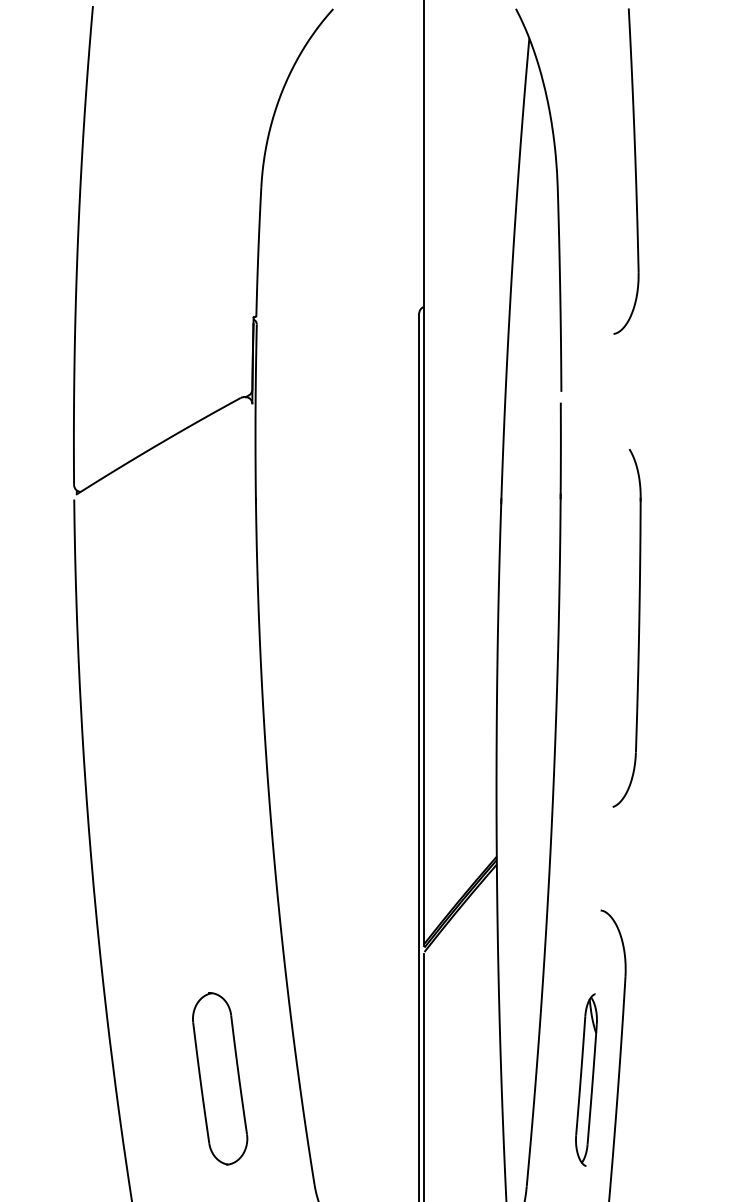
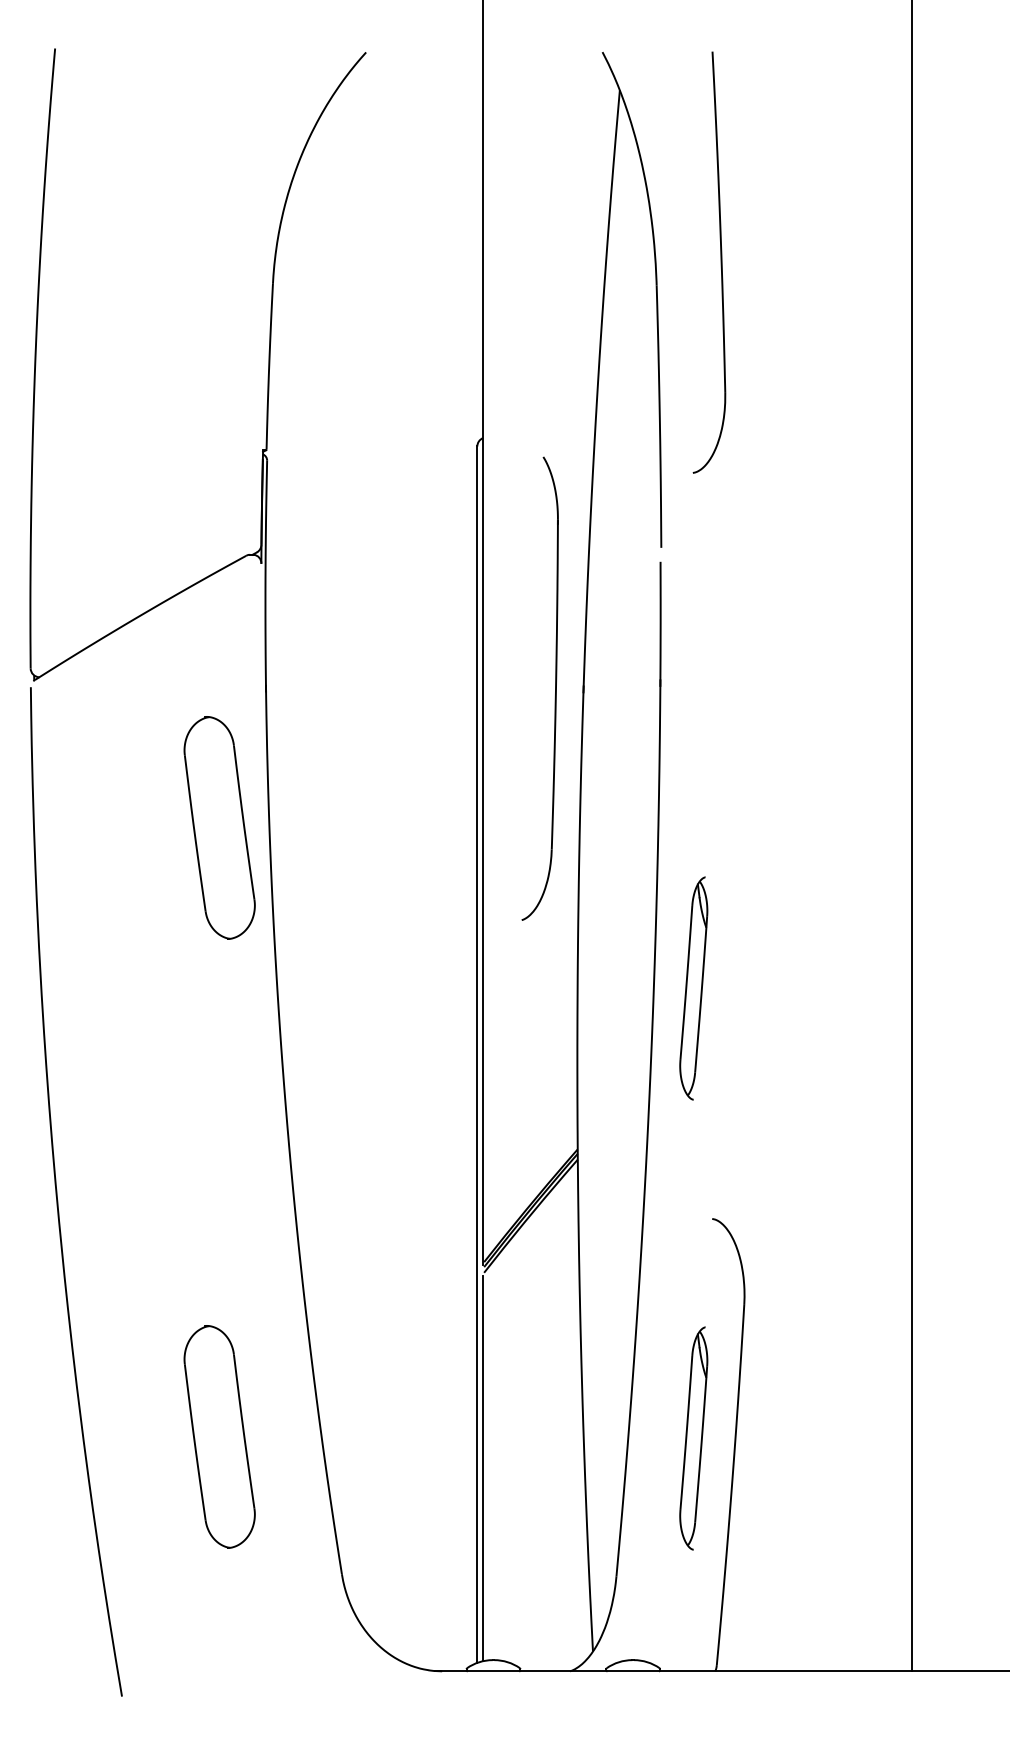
part: (634, 171) -> (720, 262), moved
part: (219, 607) -> (219, 827), added
part: (638, 628) -> (555, 688), moved
part: (586, 732) -> (693, 988), added

